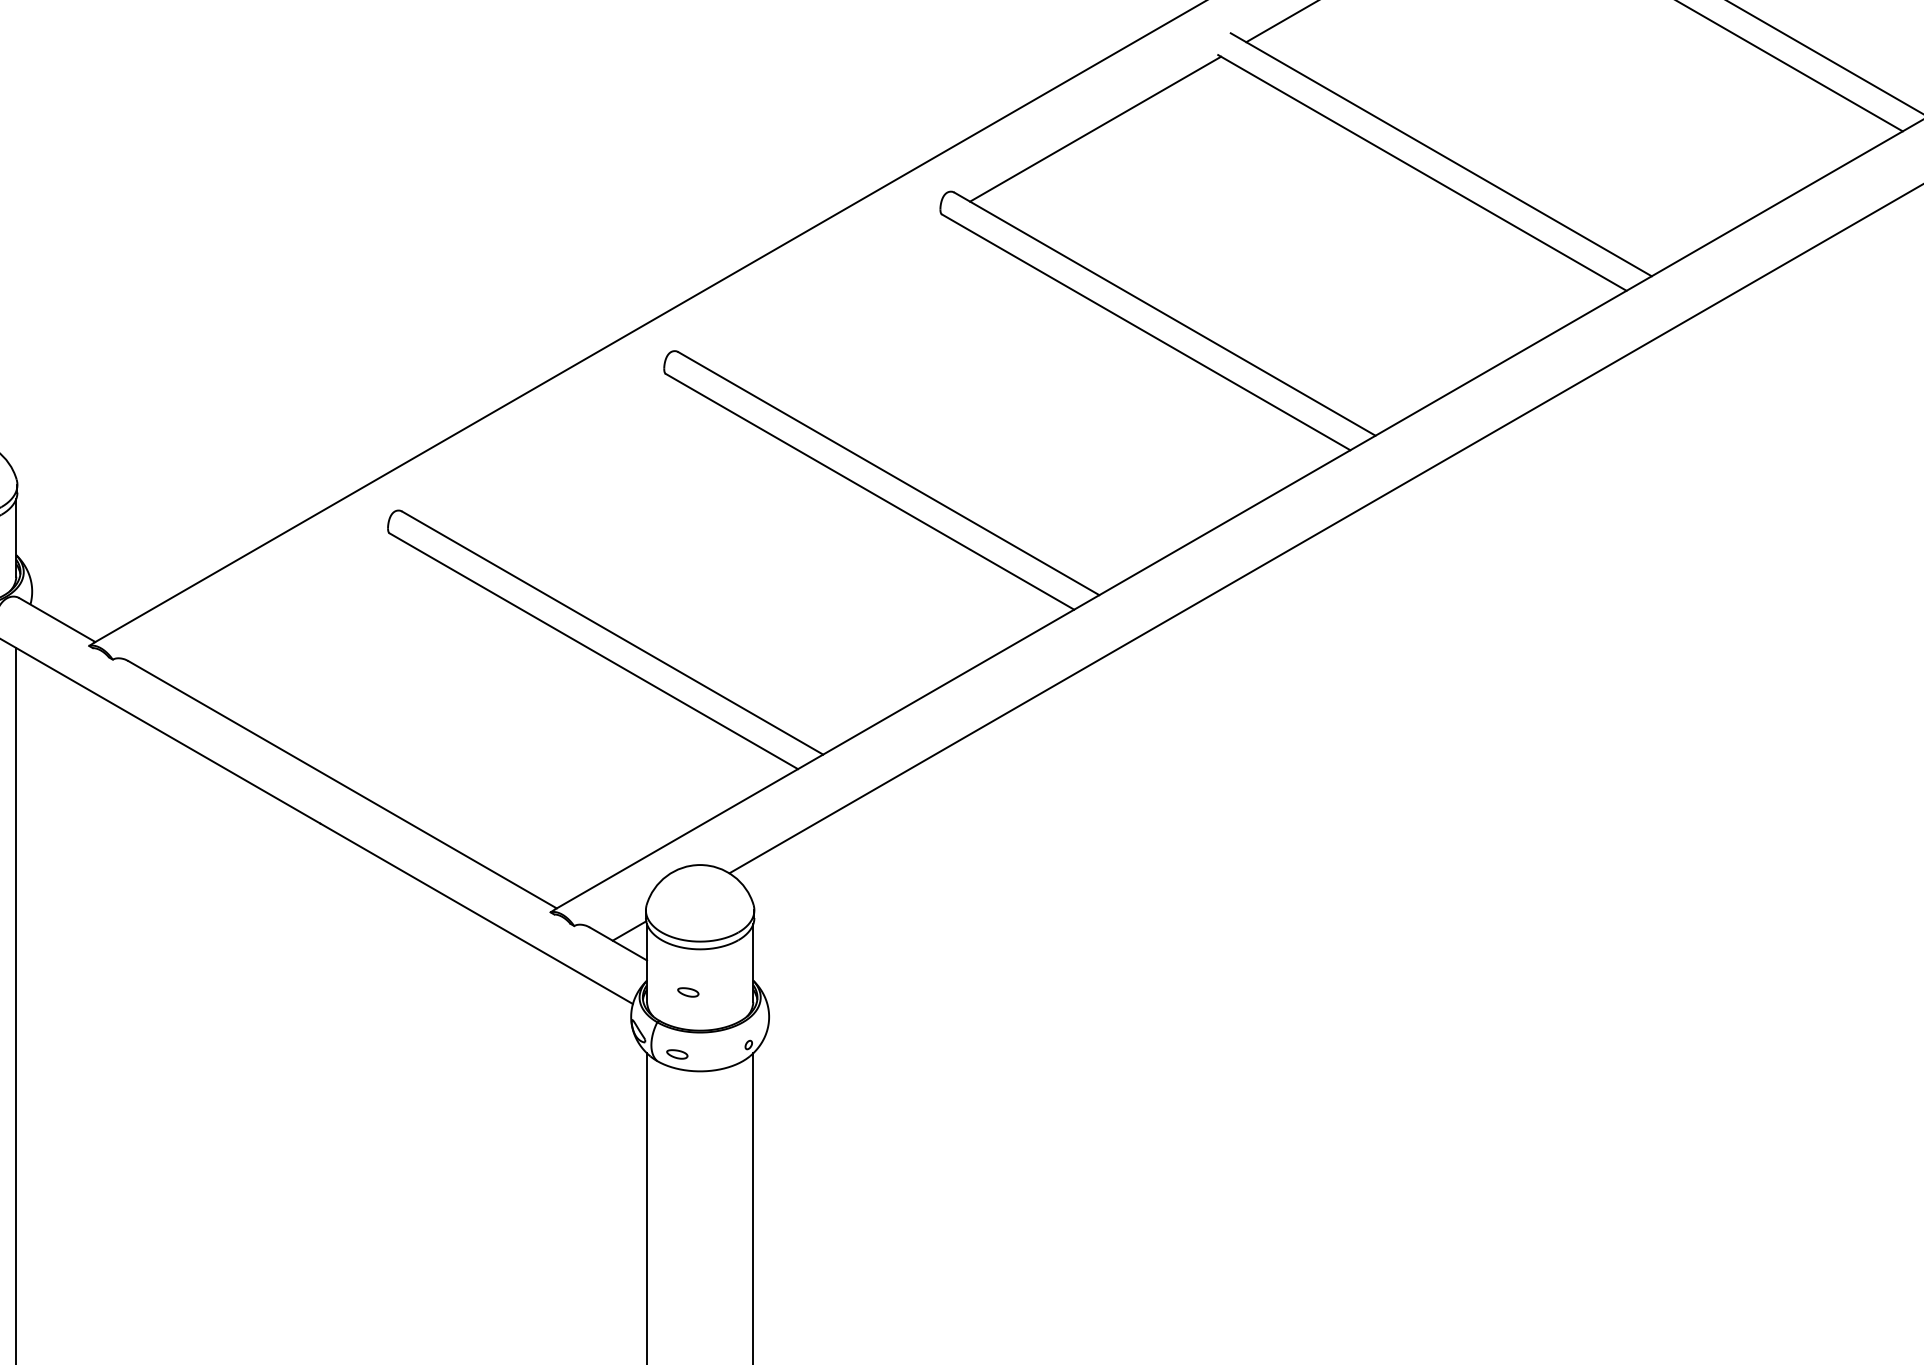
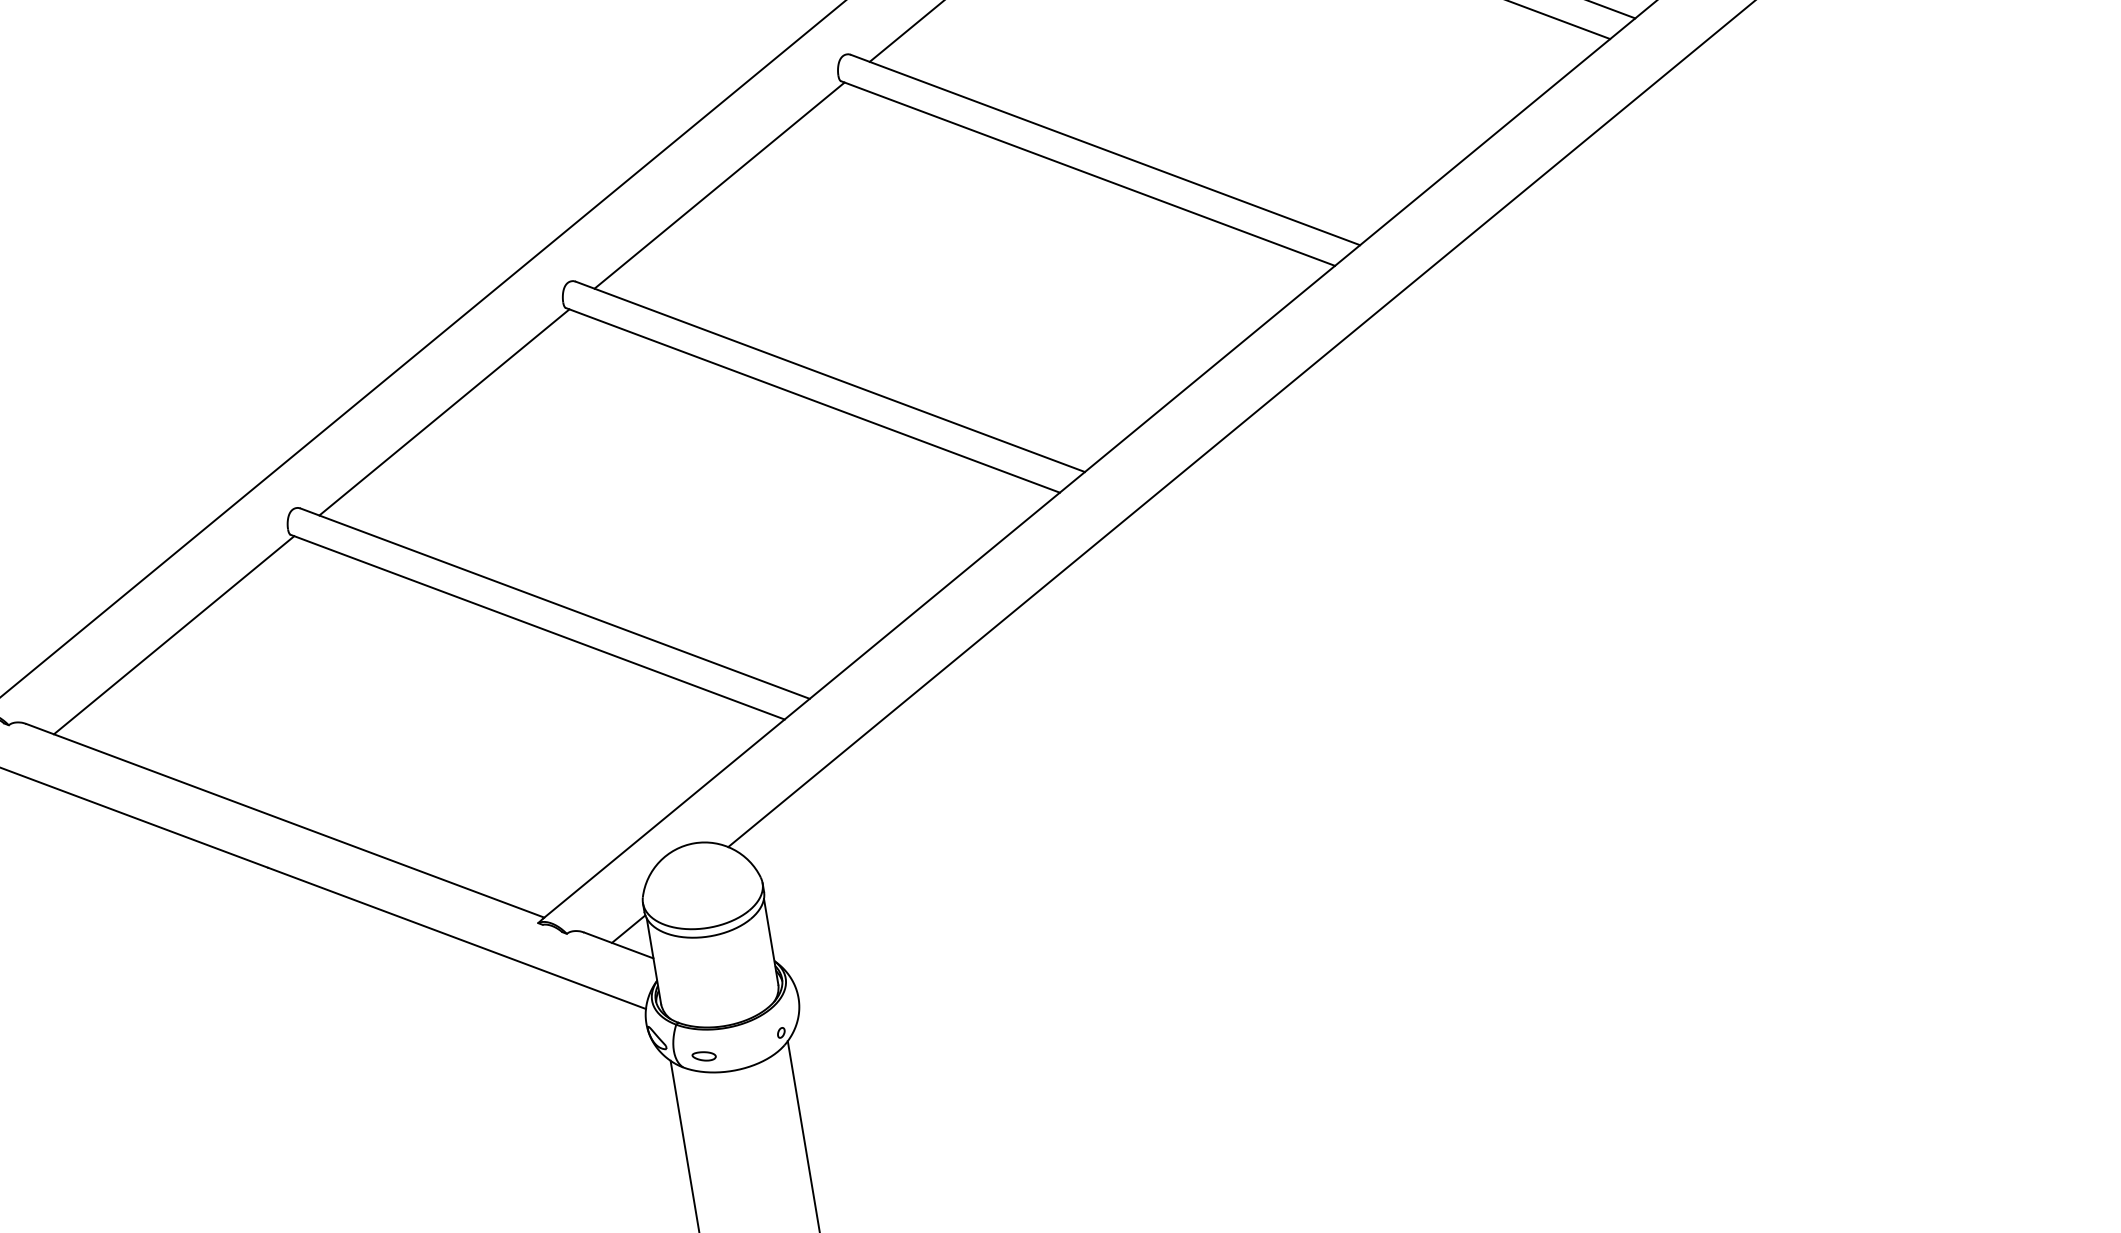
line: (818, 288) -> (718, 185), added
line: (542, 447) -> (443, 411), added
line: (271, 604) -> (173, 635), added
part: (688, 992) -> (705, 986), removed

